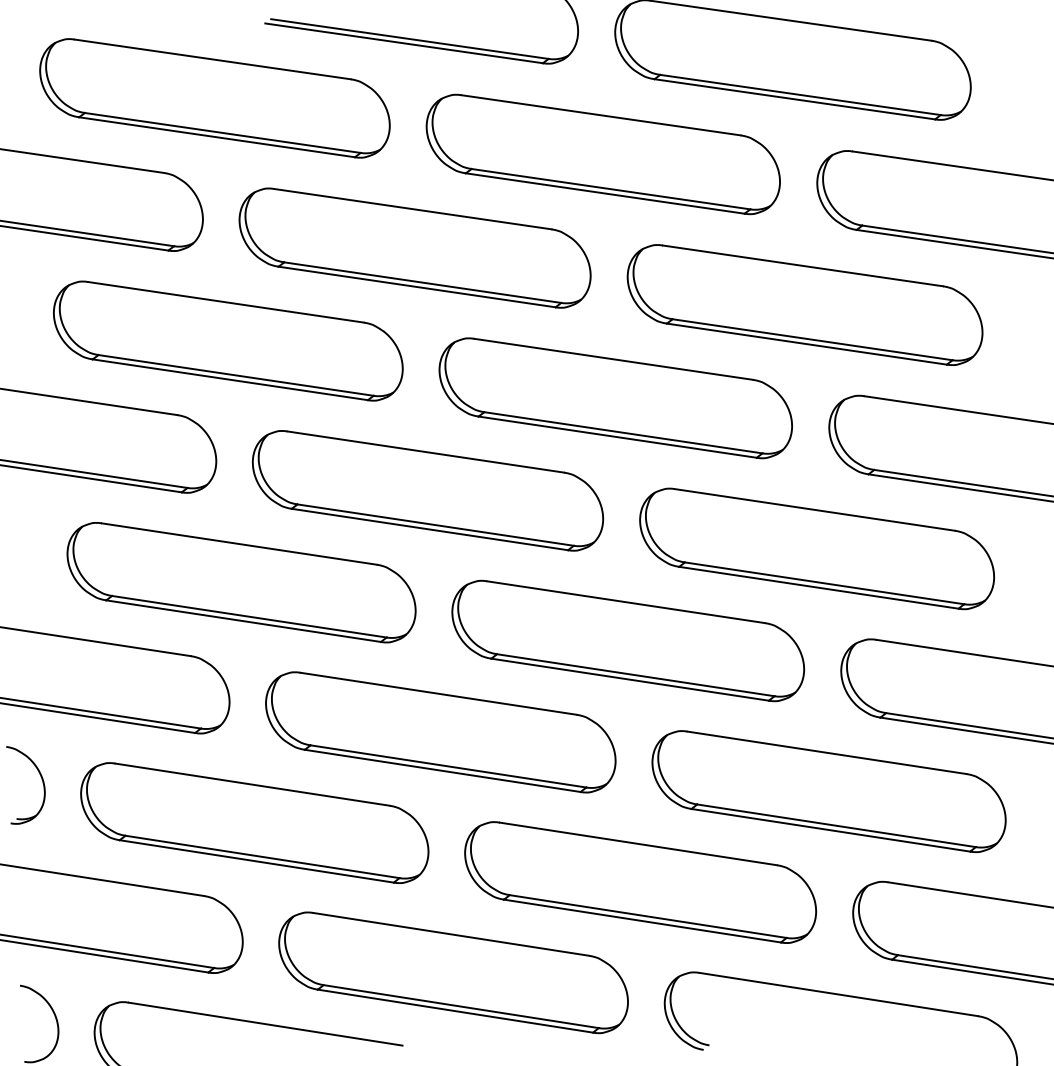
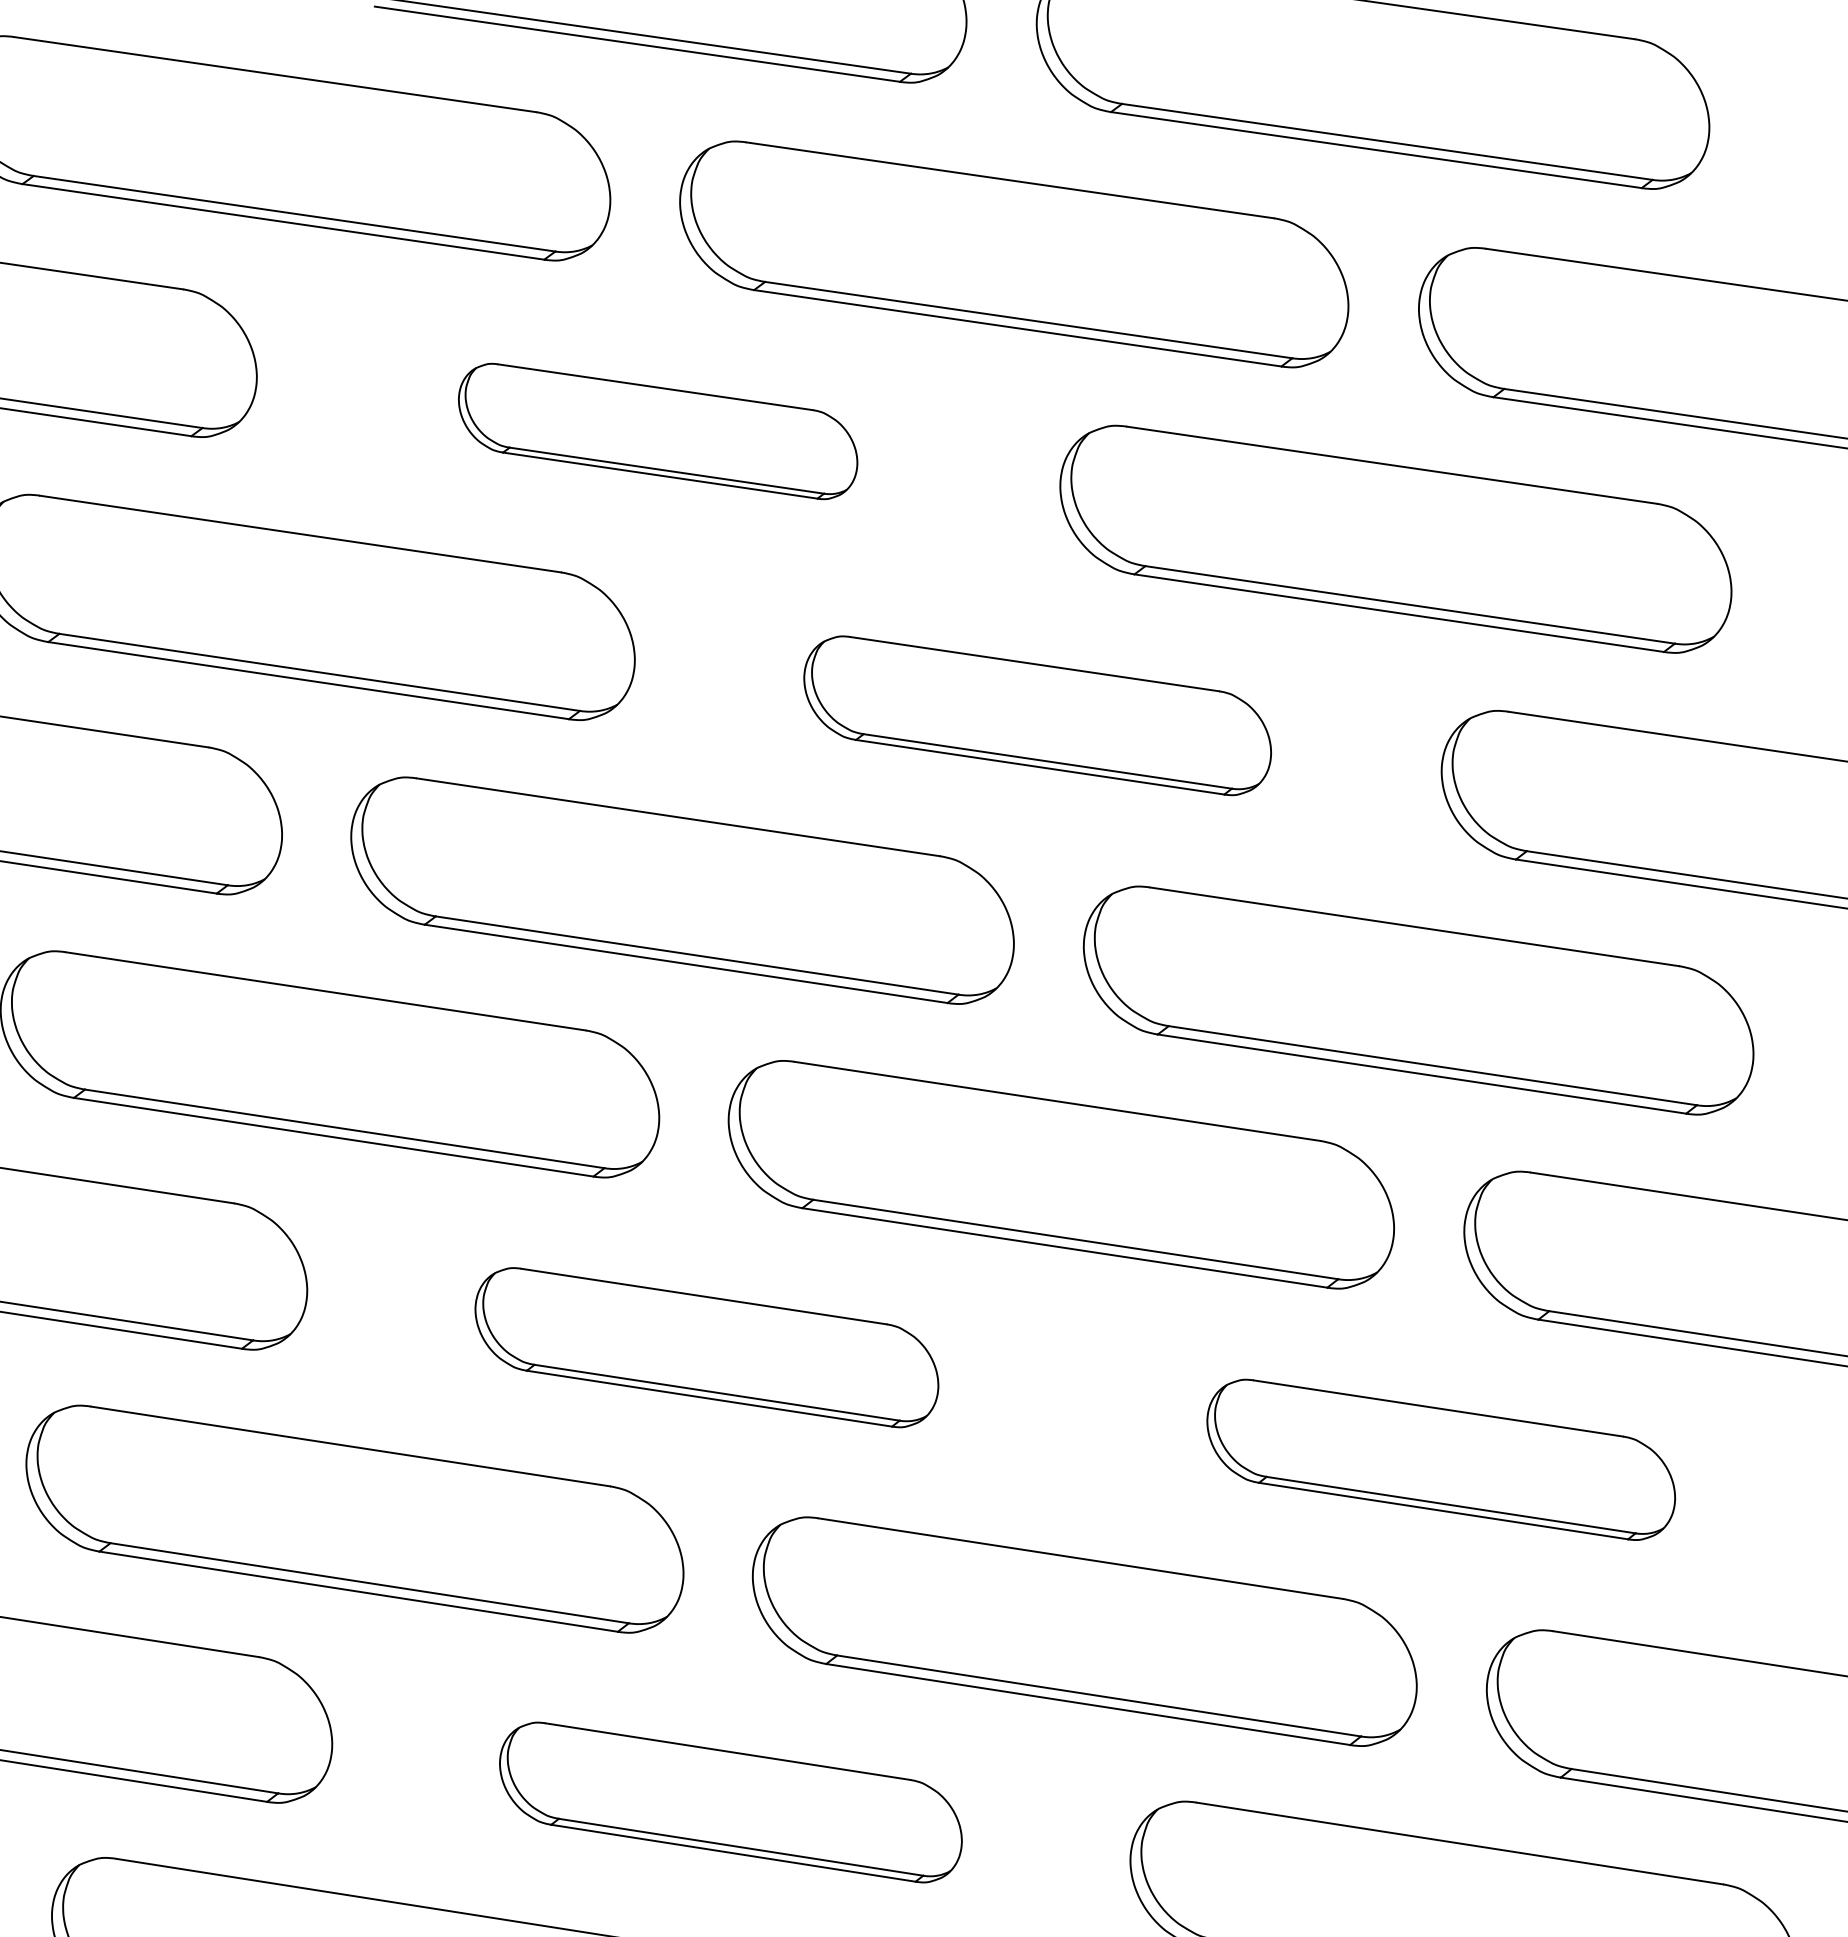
part: (414, 247) -> (657, 430), size x0.6
part: (615, 398) -> (1037, 716), size x0.7
part: (440, 732) -> (706, 1347), size x0.7
part: (828, 791) -> (1440, 1459), size x0.7
part: (453, 972) -> (730, 1801), size x0.7

